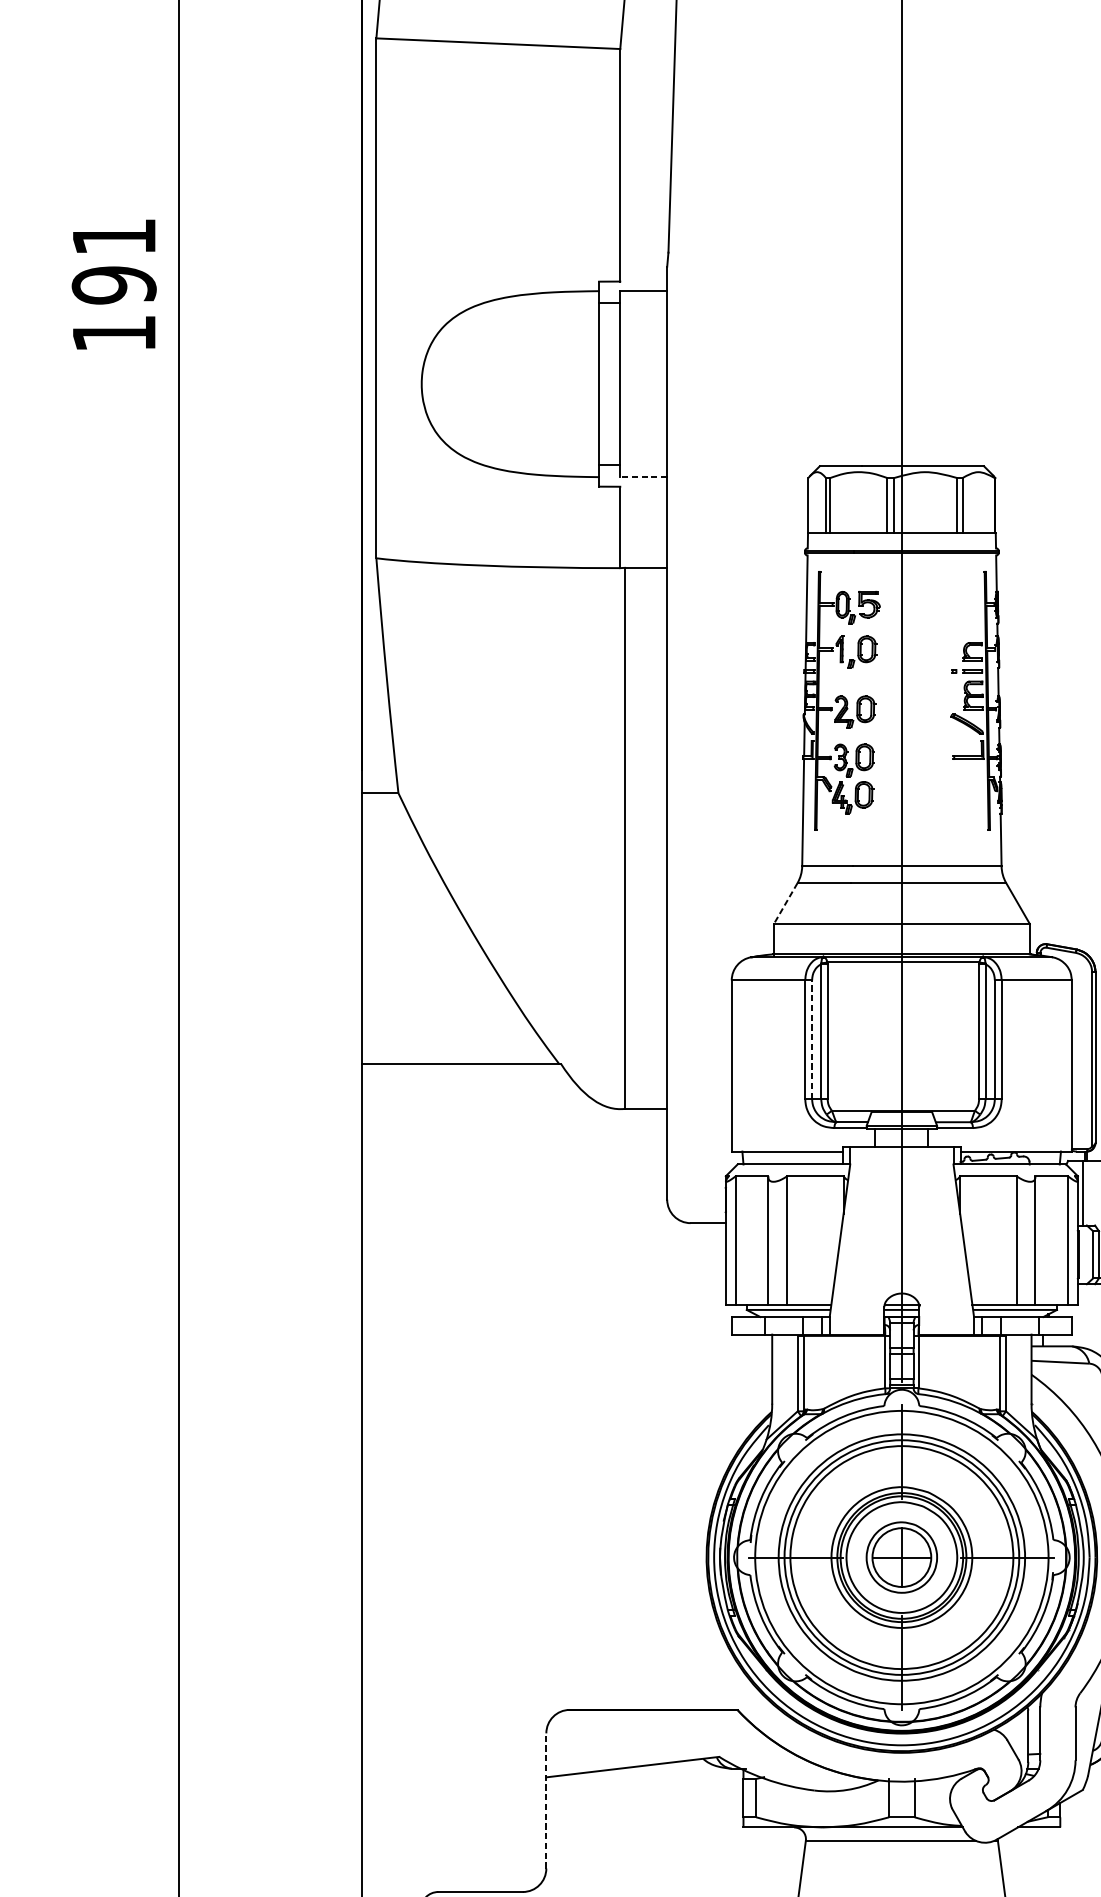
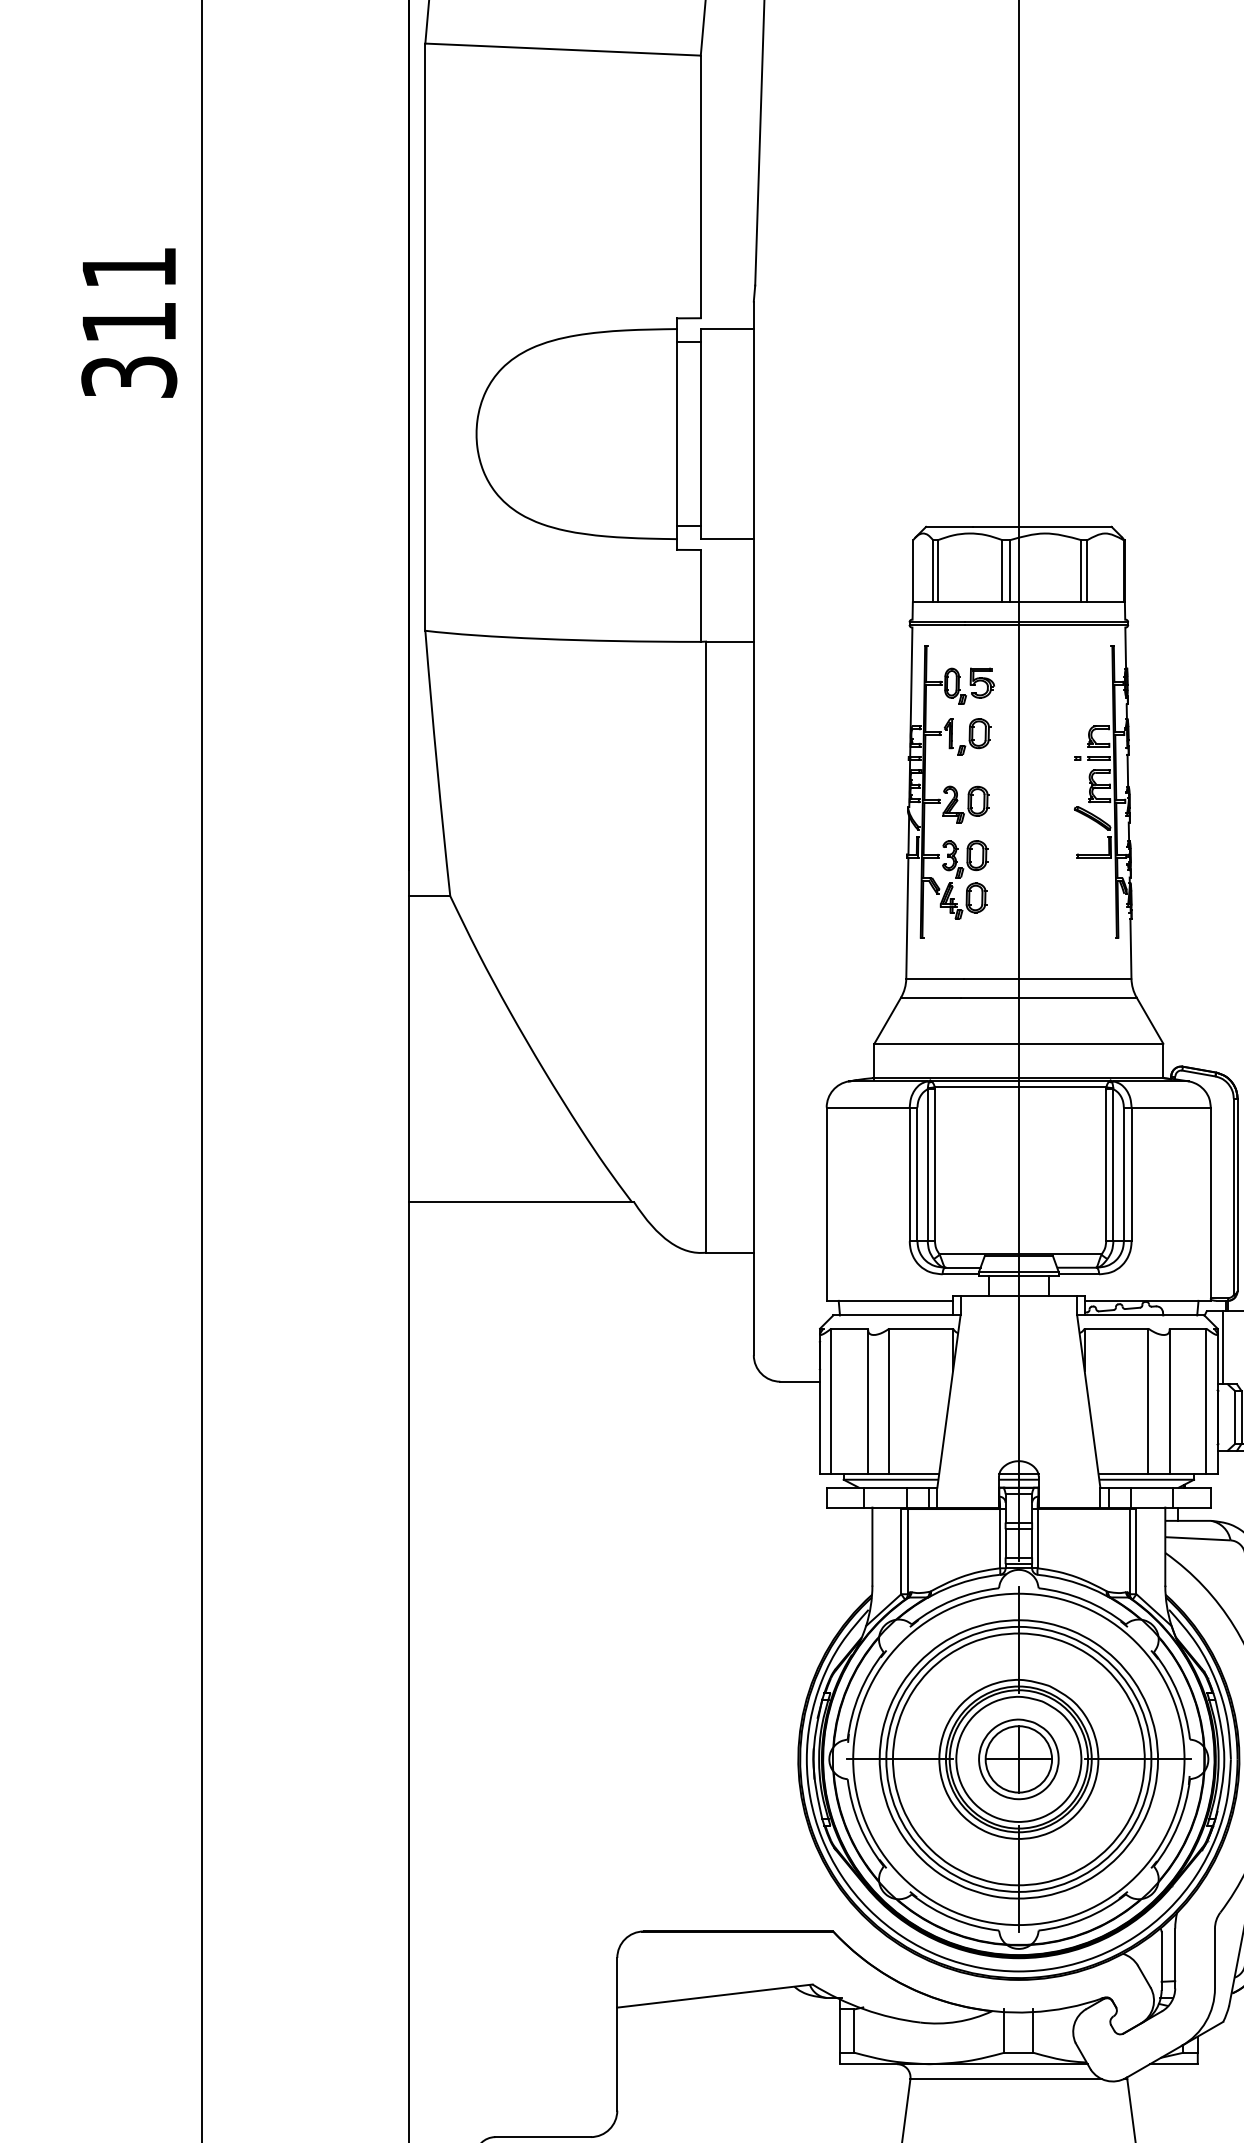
text: (114, 309) -> (129, 349), 191 -> 311
line: (643, 477) -> (727, 539), dashed -> solid
line: (785, 903) -> (887, 1020), dashed -> solid
line: (812, 1039) -> (917, 1174), dashed -> solid
line: (546, 1800) -> (617, 2033), dashed -> solid

